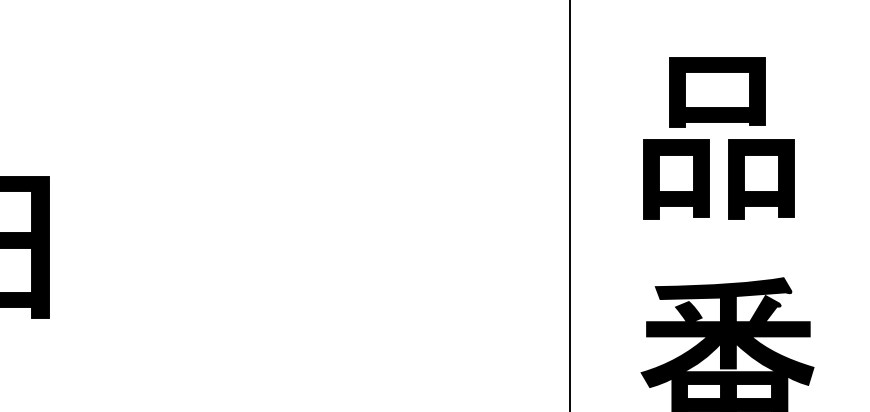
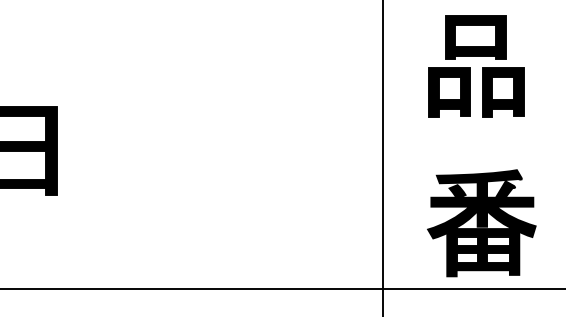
part: (709, 139) -> (470, 67), moved

